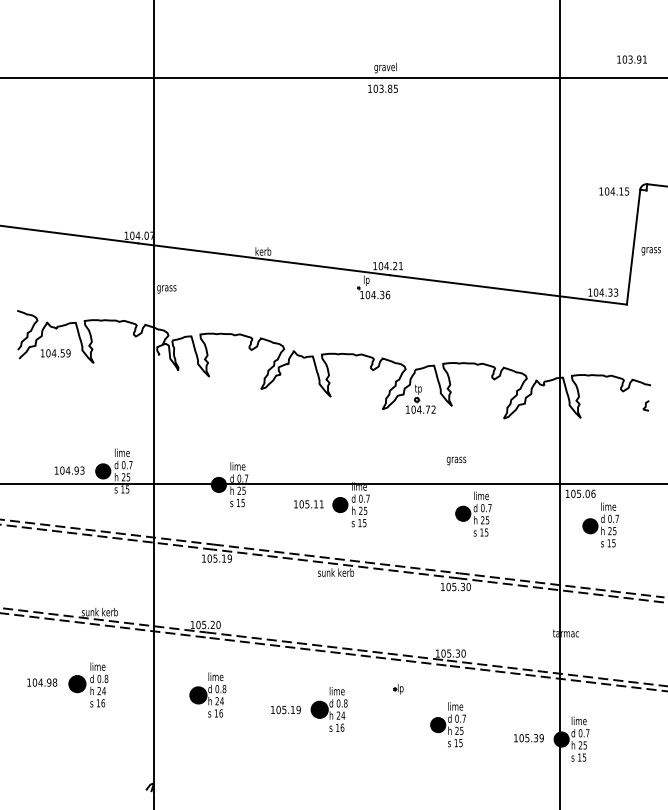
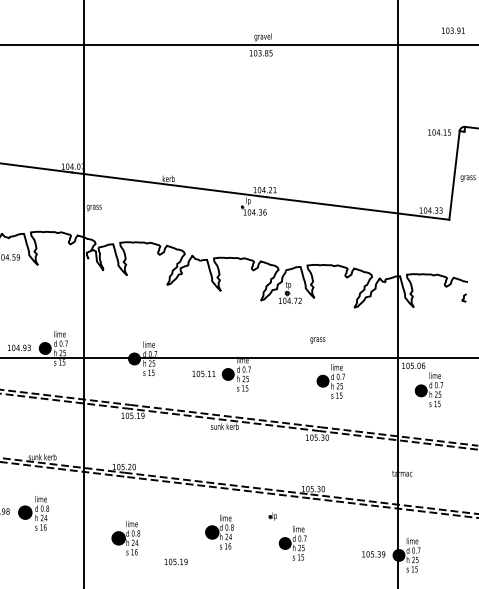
part: (207, 694) -> (125, 537), moved
text: (285, 709) -> (175, 561), moved
part: (447, 724) -> (292, 543), moved

